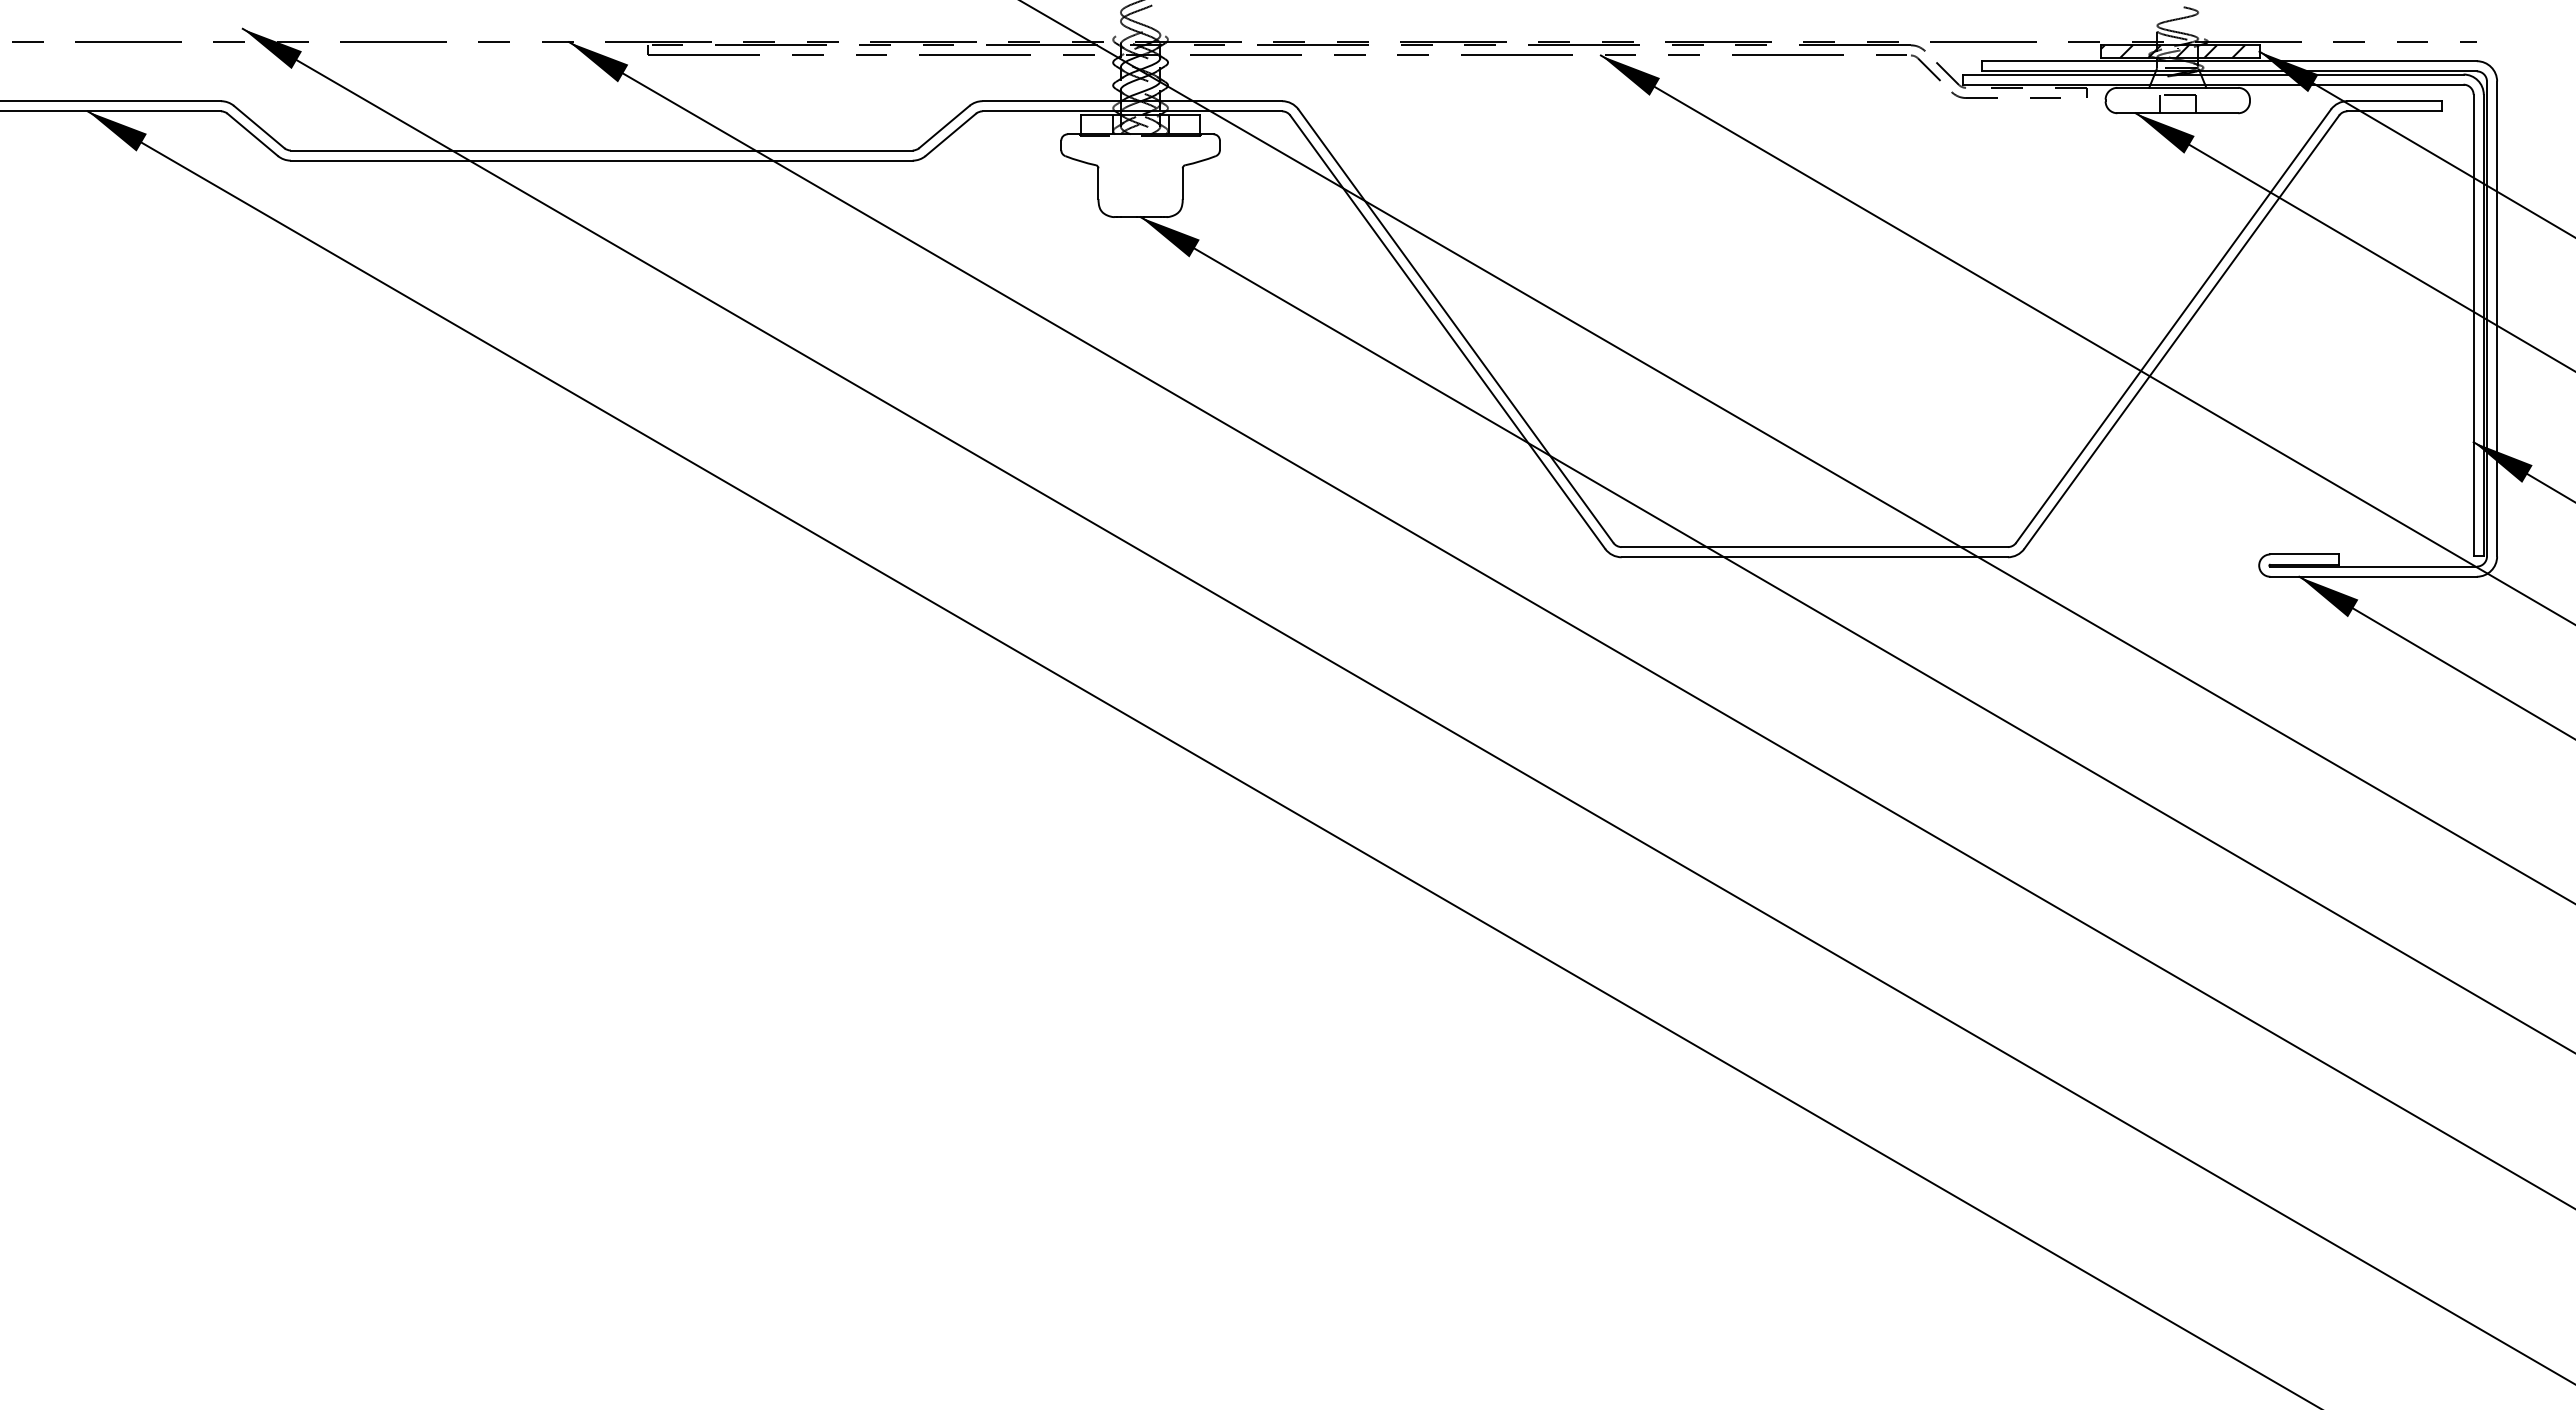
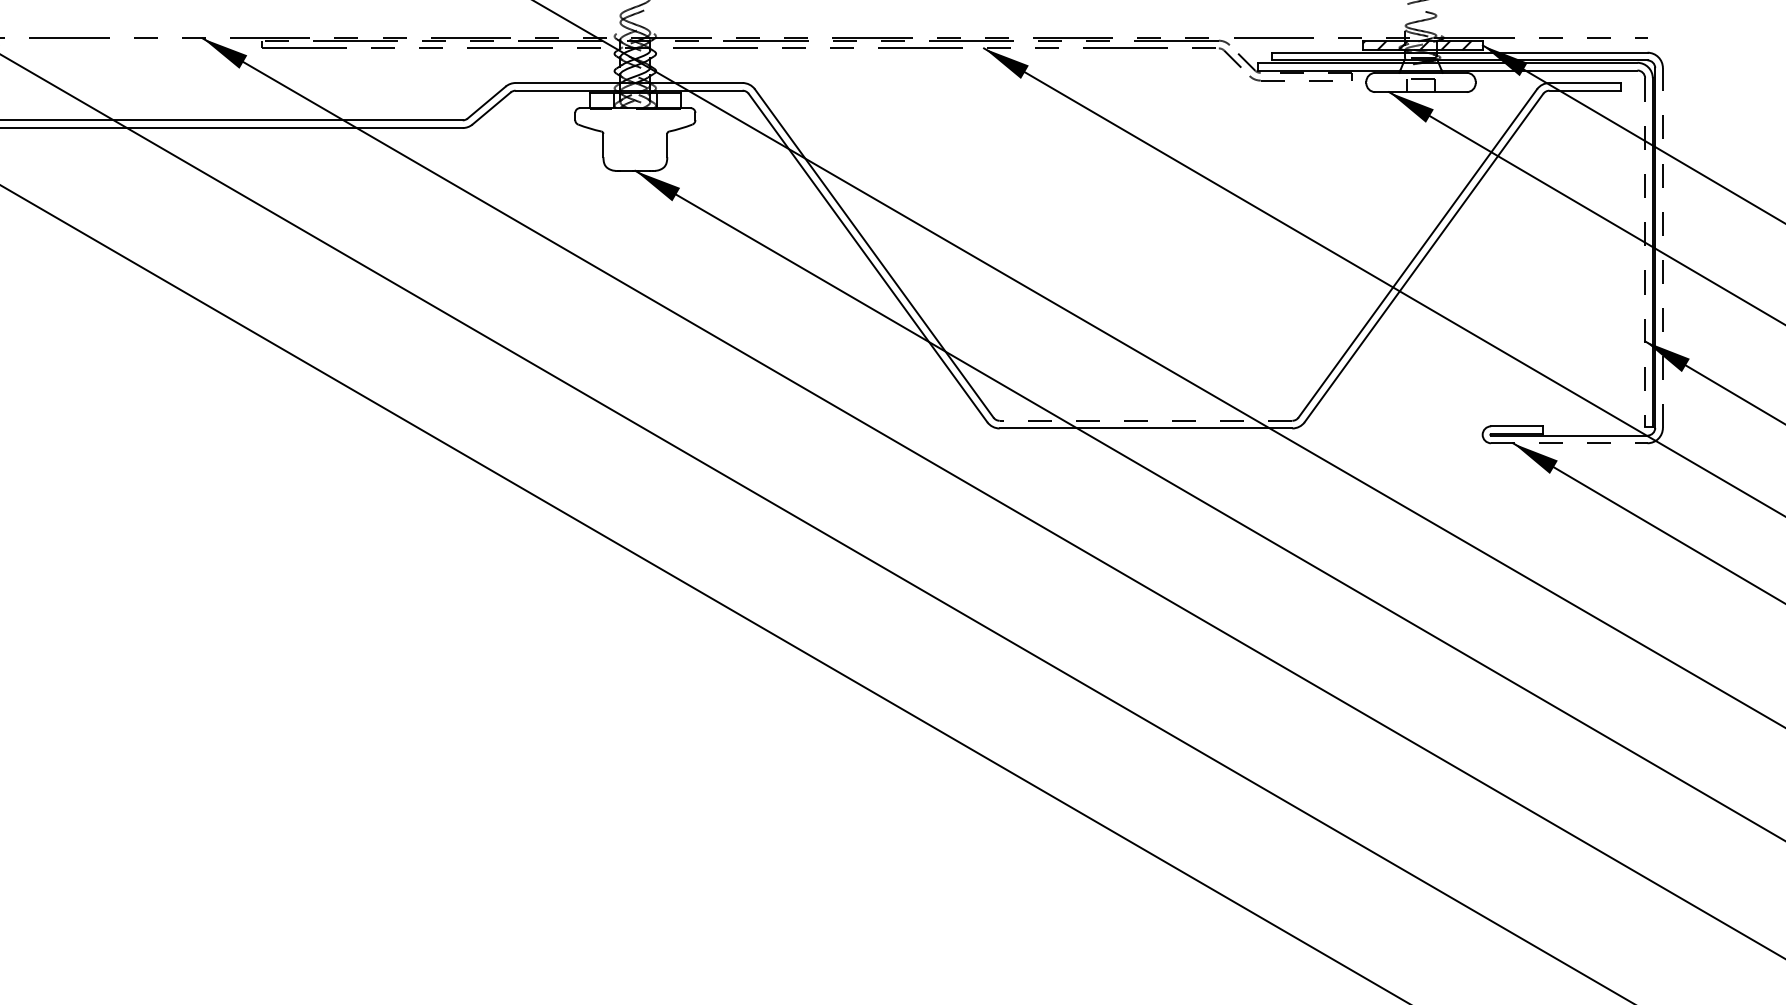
line: (2497, 318) -> (1663, 247), solid -> dashed
line: (2473, 325) -> (1645, 252), solid -> dashed
line: (1814, 547) -> (1145, 421), solid -> dashed
line: (2374, 576) -> (1570, 443), solid -> dashed

